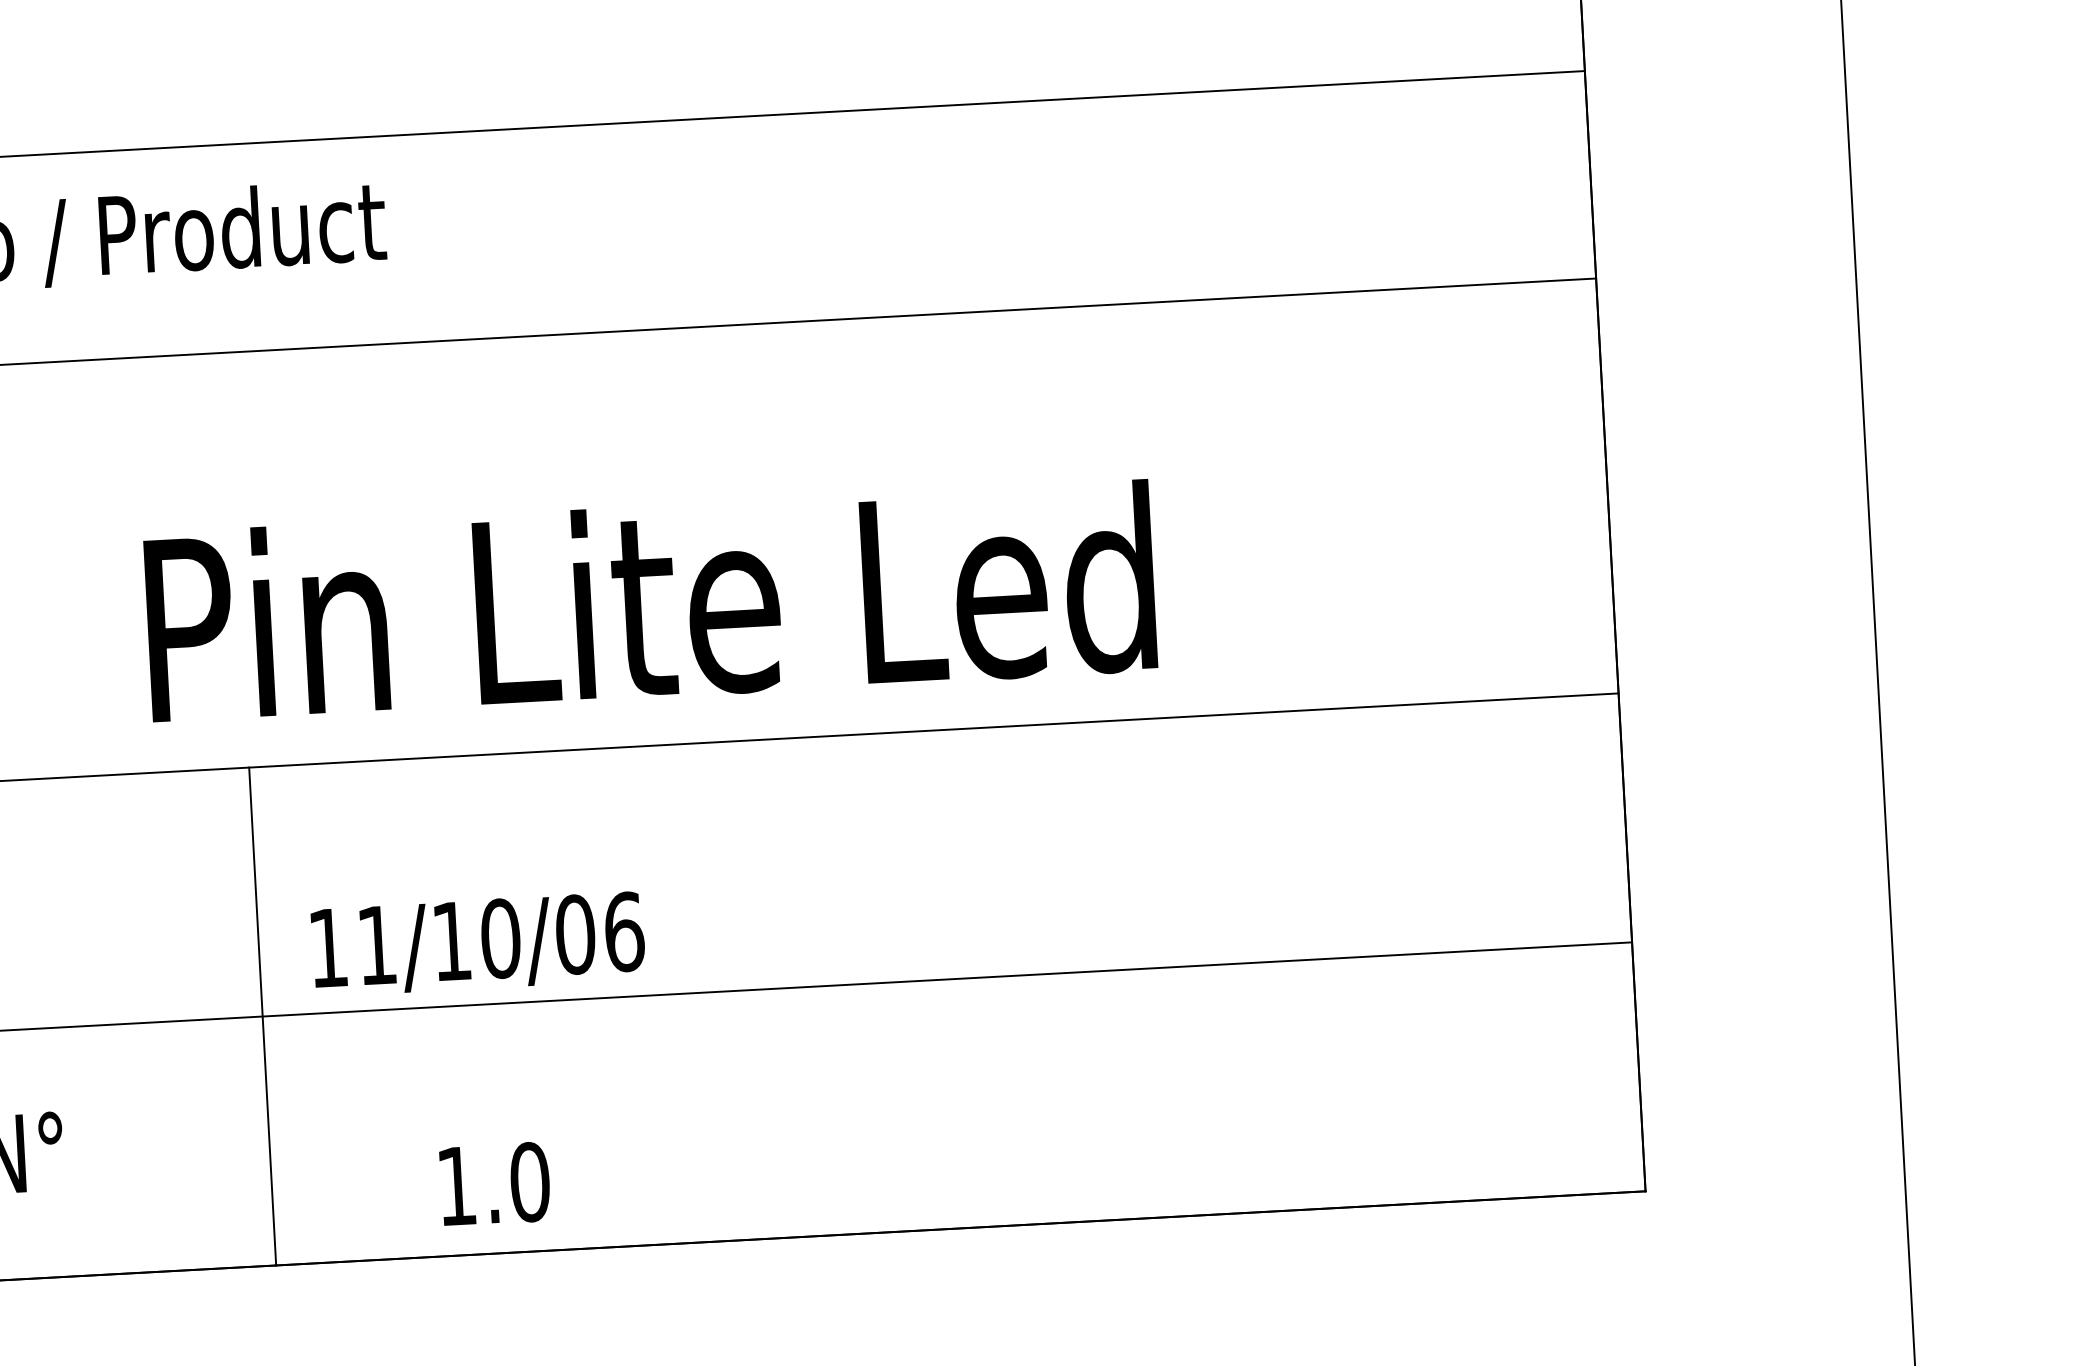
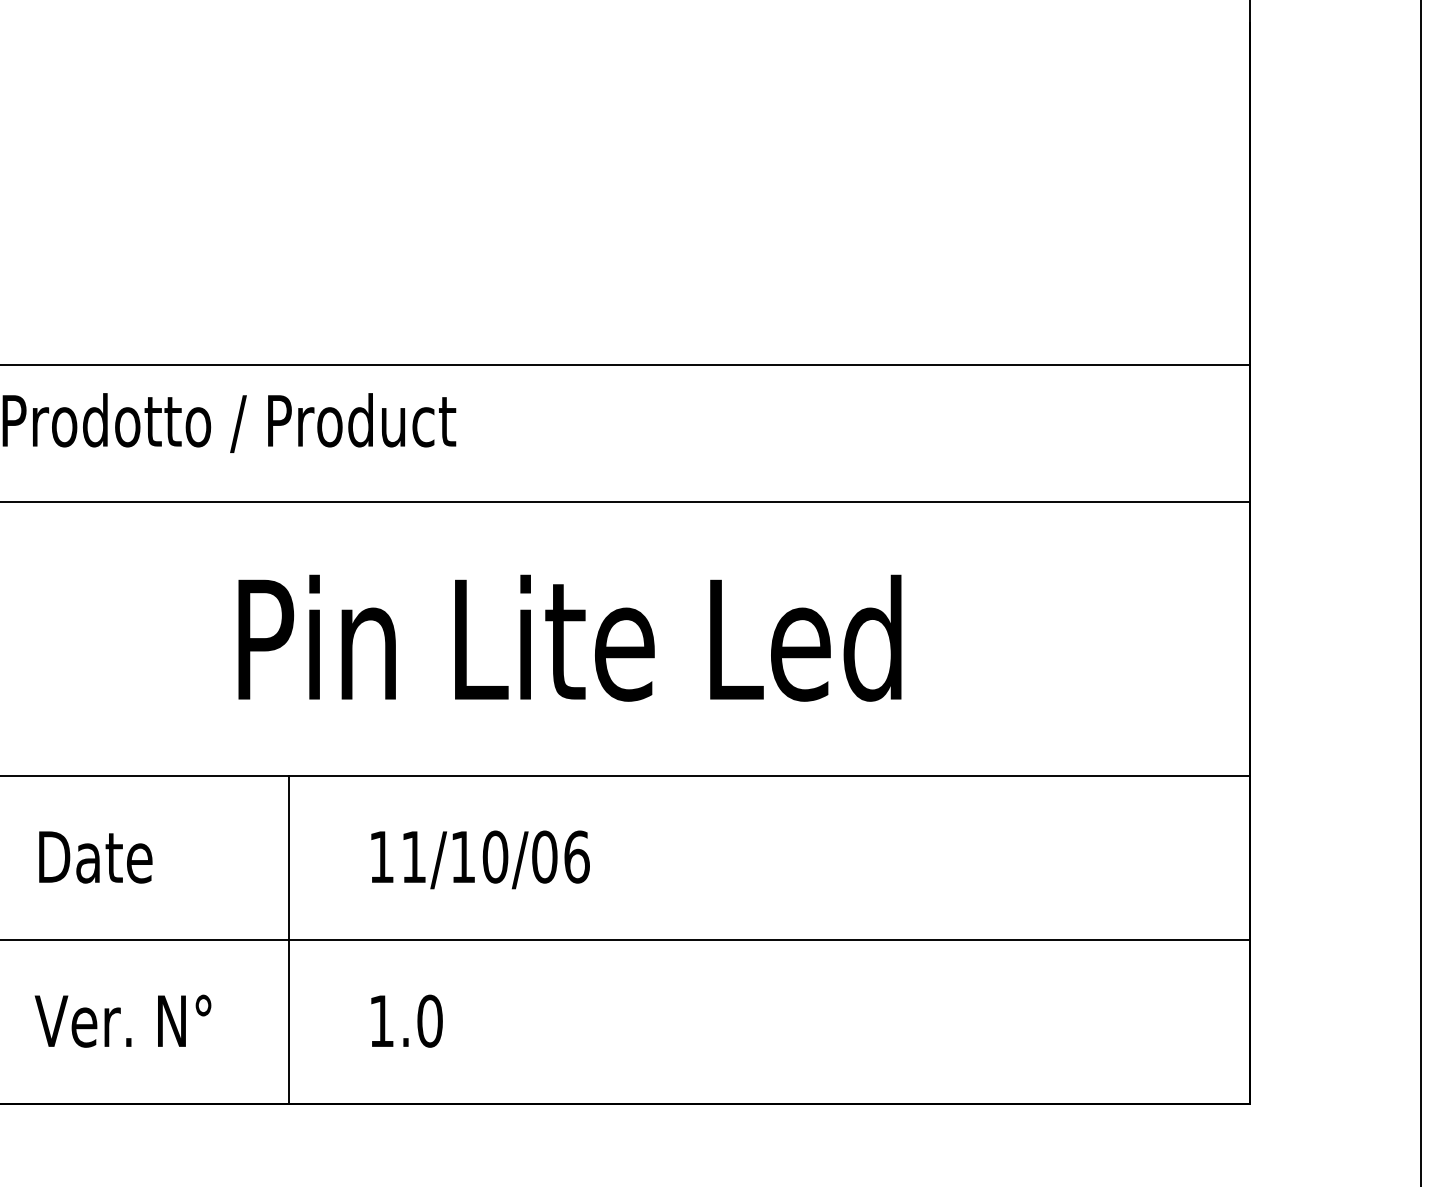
text: (649, 601) -> (569, 637), moved
text: (478, 943) -> (480, 859), moved
line: (263, 1016) -> (289, 939), moved
text: (494, 1183) -> (406, 1020), moved

